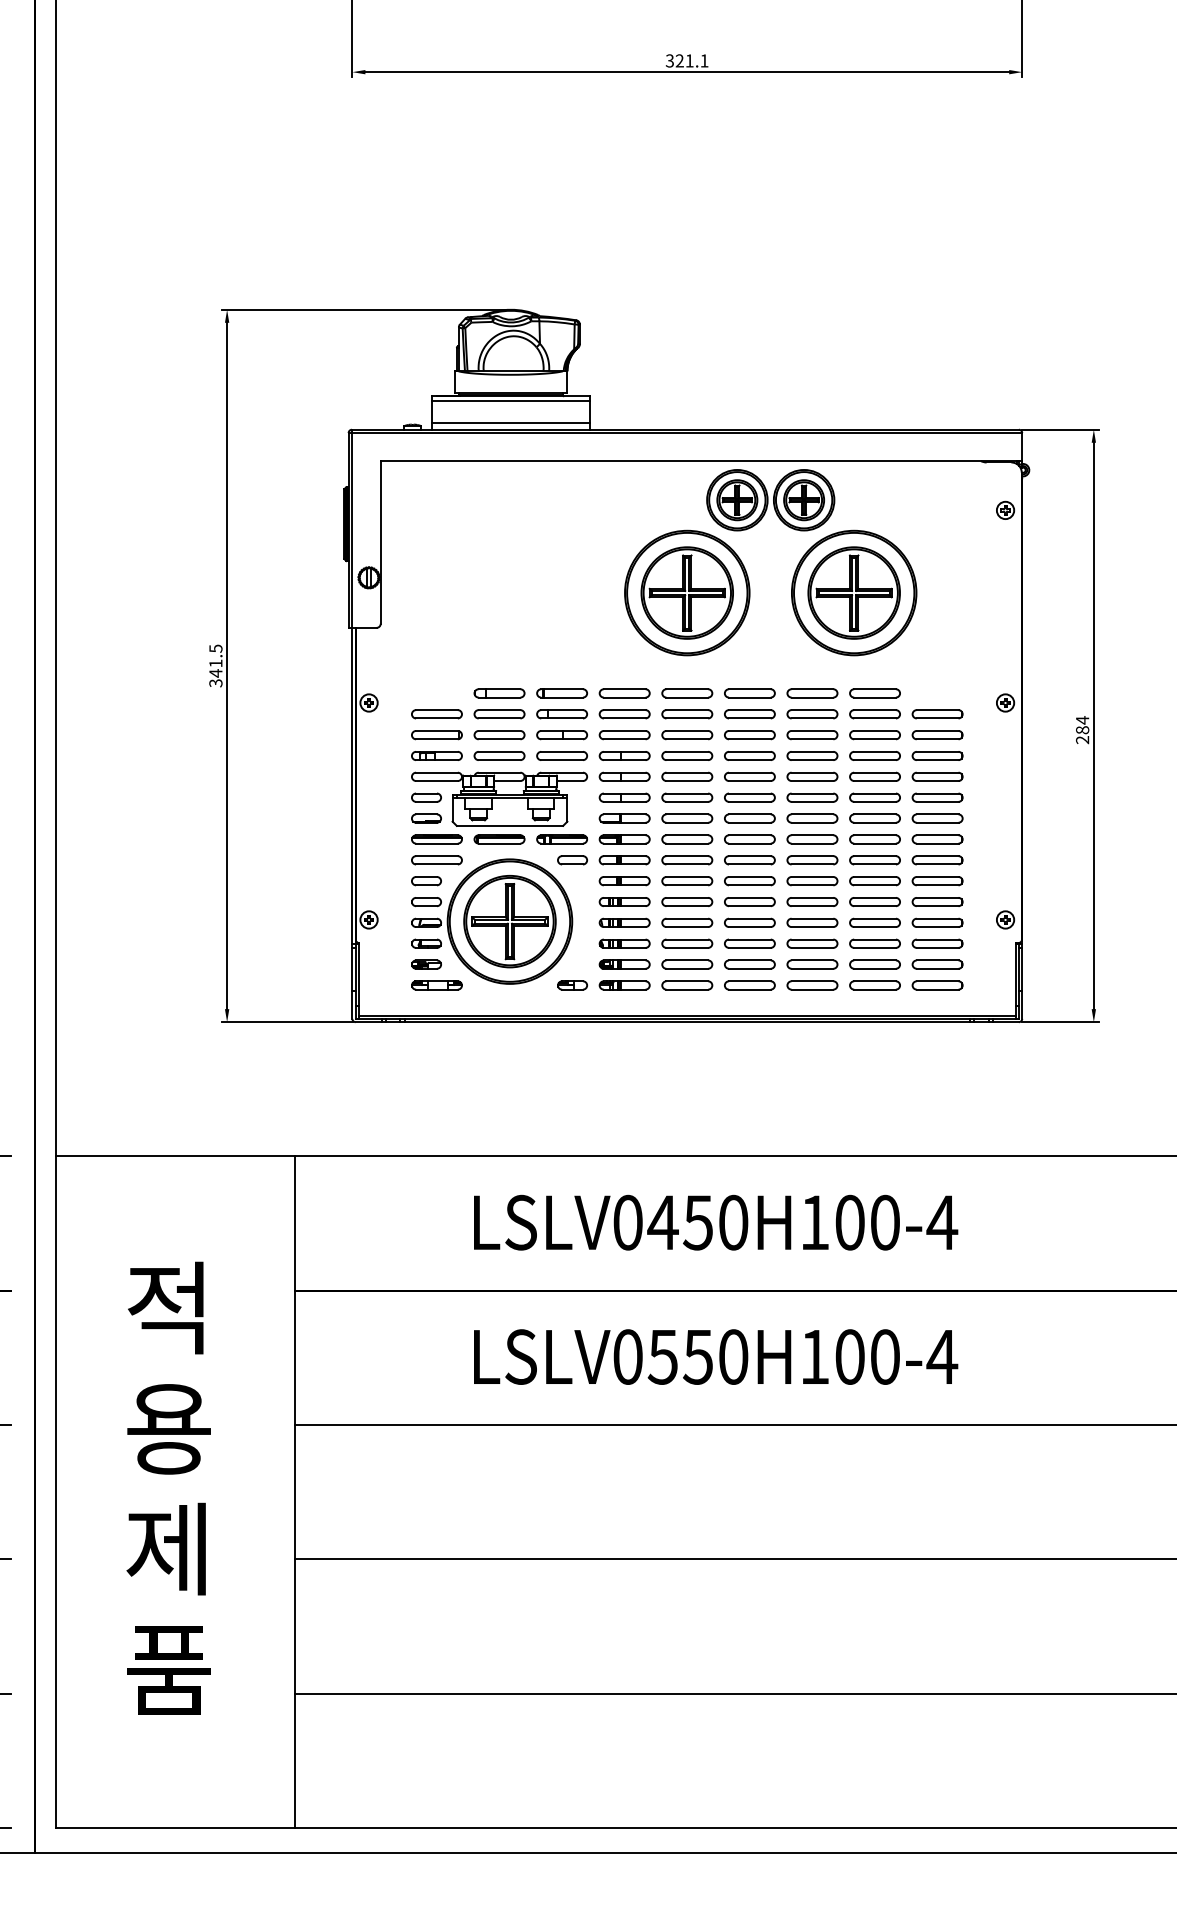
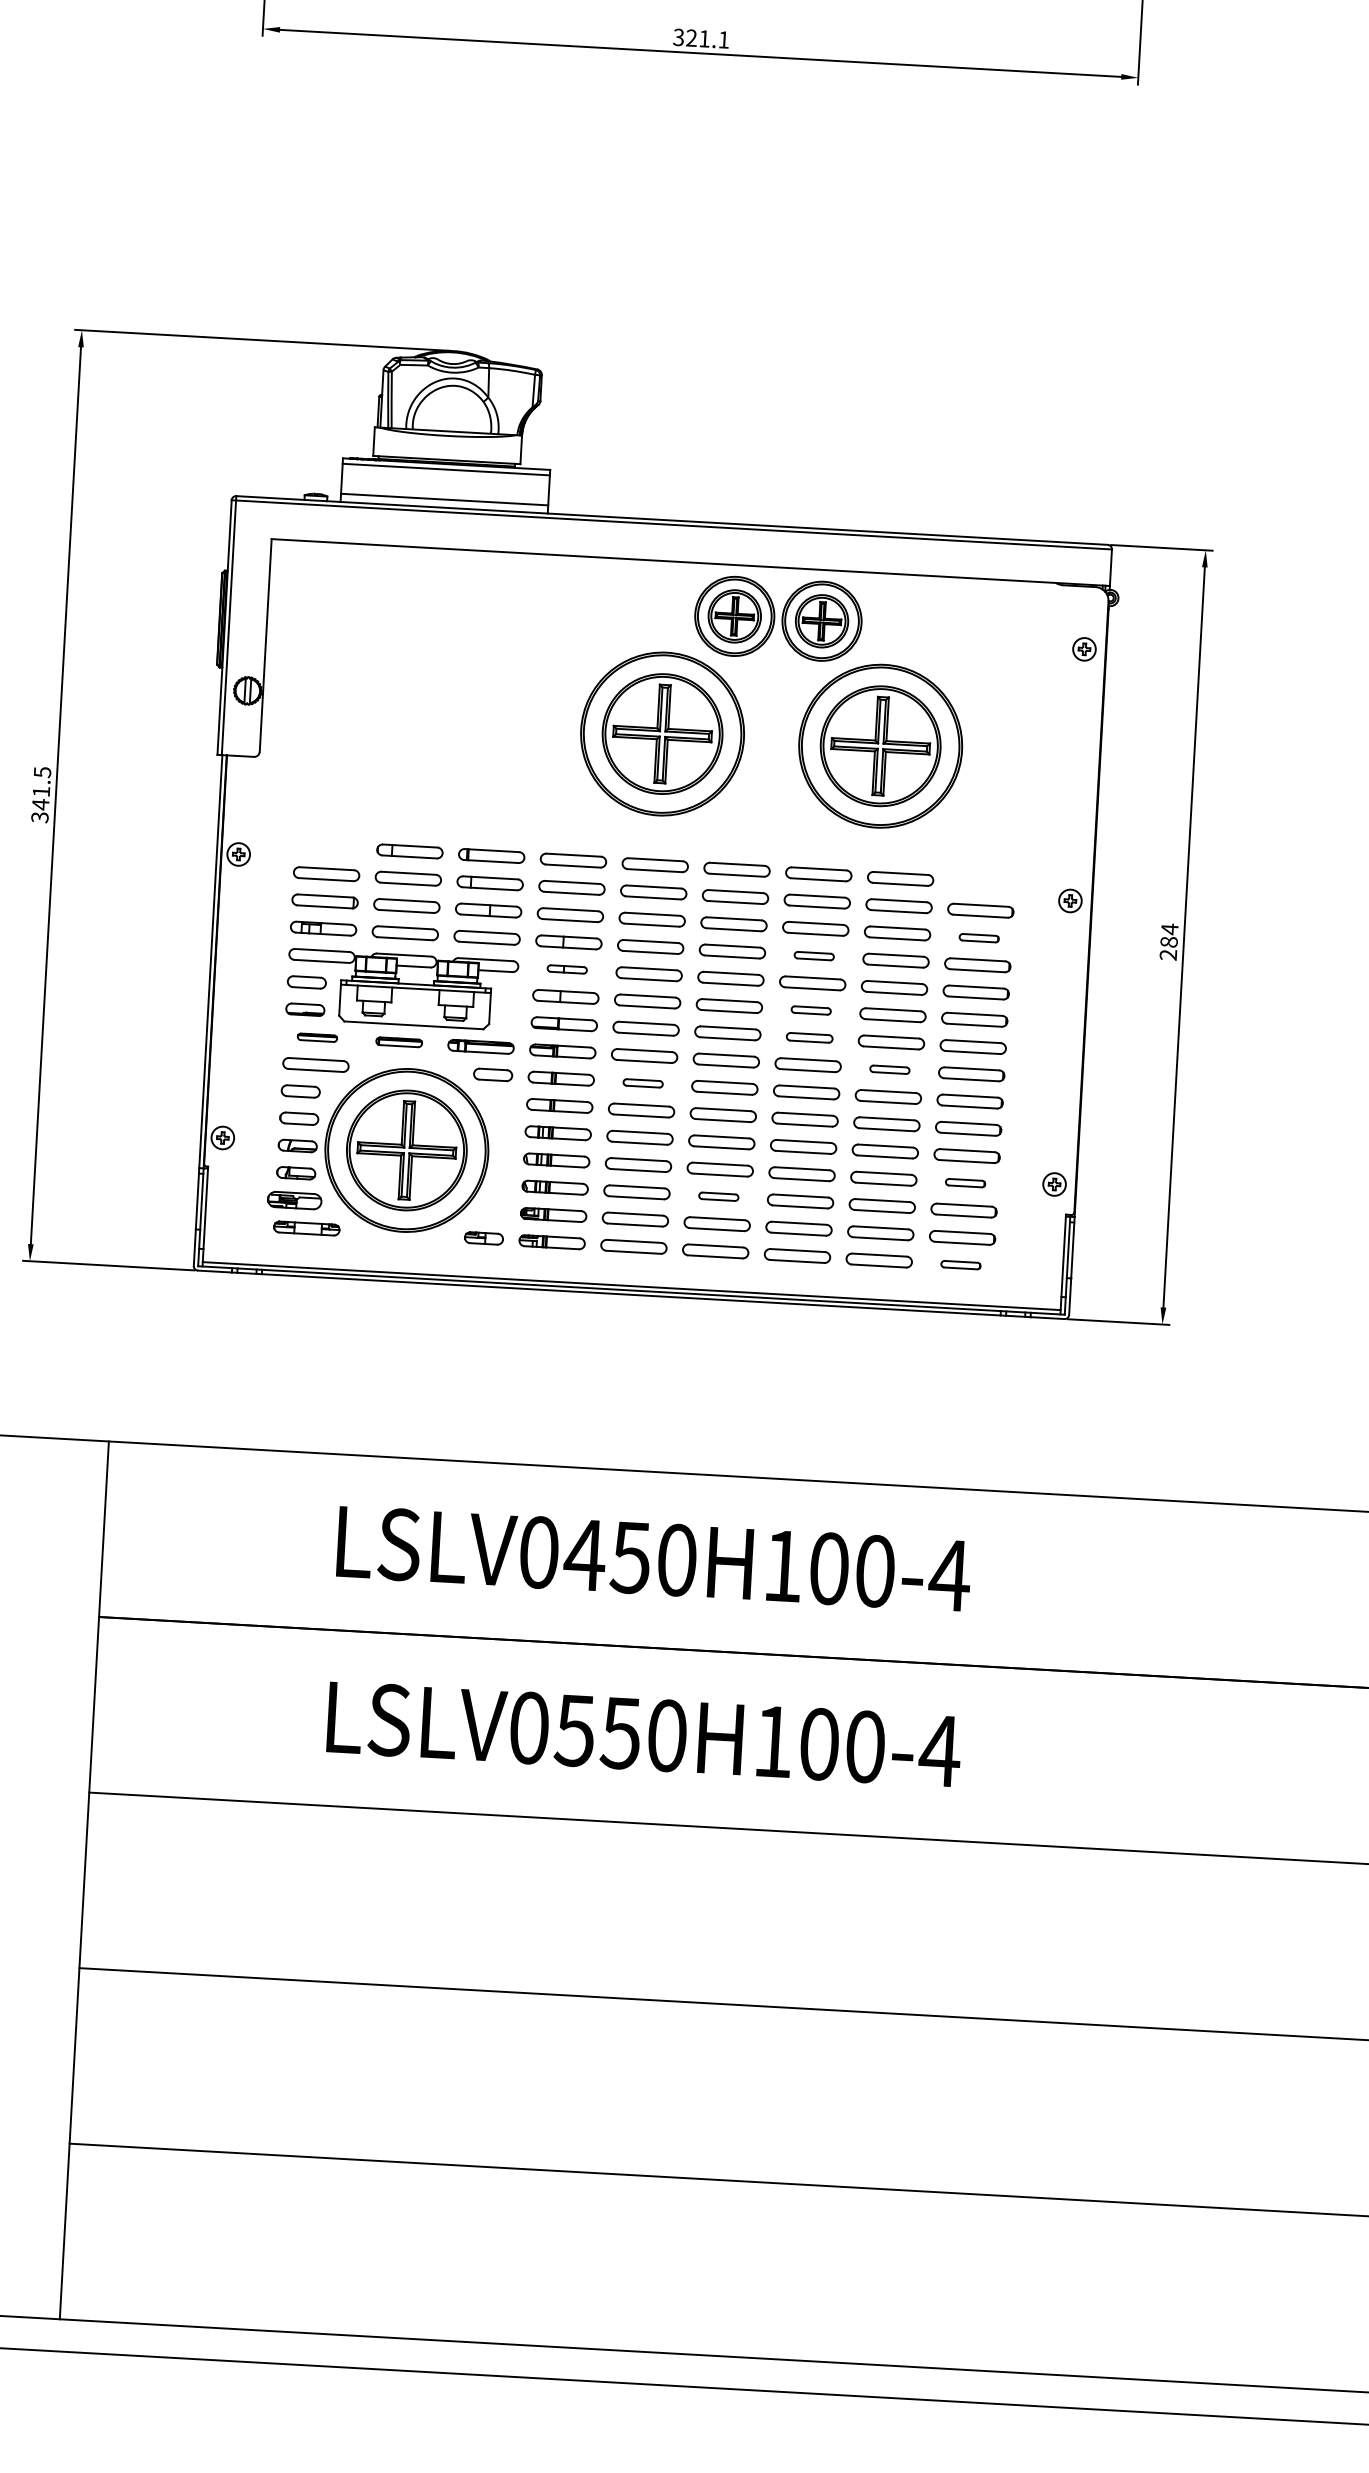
part: (937, 735) -> (979, 938), size x0.6
part: (812, 755) -> (814, 955), size x0.6
part: (624, 776) -> (567, 969), size x0.6
part: (812, 797) -> (811, 1010), size x0.6
part: (812, 818) -> (809, 1037), size x0.7
part: (436, 839) -> (316, 1037), size x0.6
part: (499, 839) -> (399, 1042), size x0.7
part: (874, 839) -> (889, 1069), size x0.6
part: (687, 860) -> (643, 1083), size x0.6
part: (937, 922) -> (965, 1182), size x0.6
part: (749, 943) -> (718, 1196), size x0.6
part: (426, 964) -> (294, 1200), size x1.4
part: (937, 985) -> (960, 1265), size x0.6

